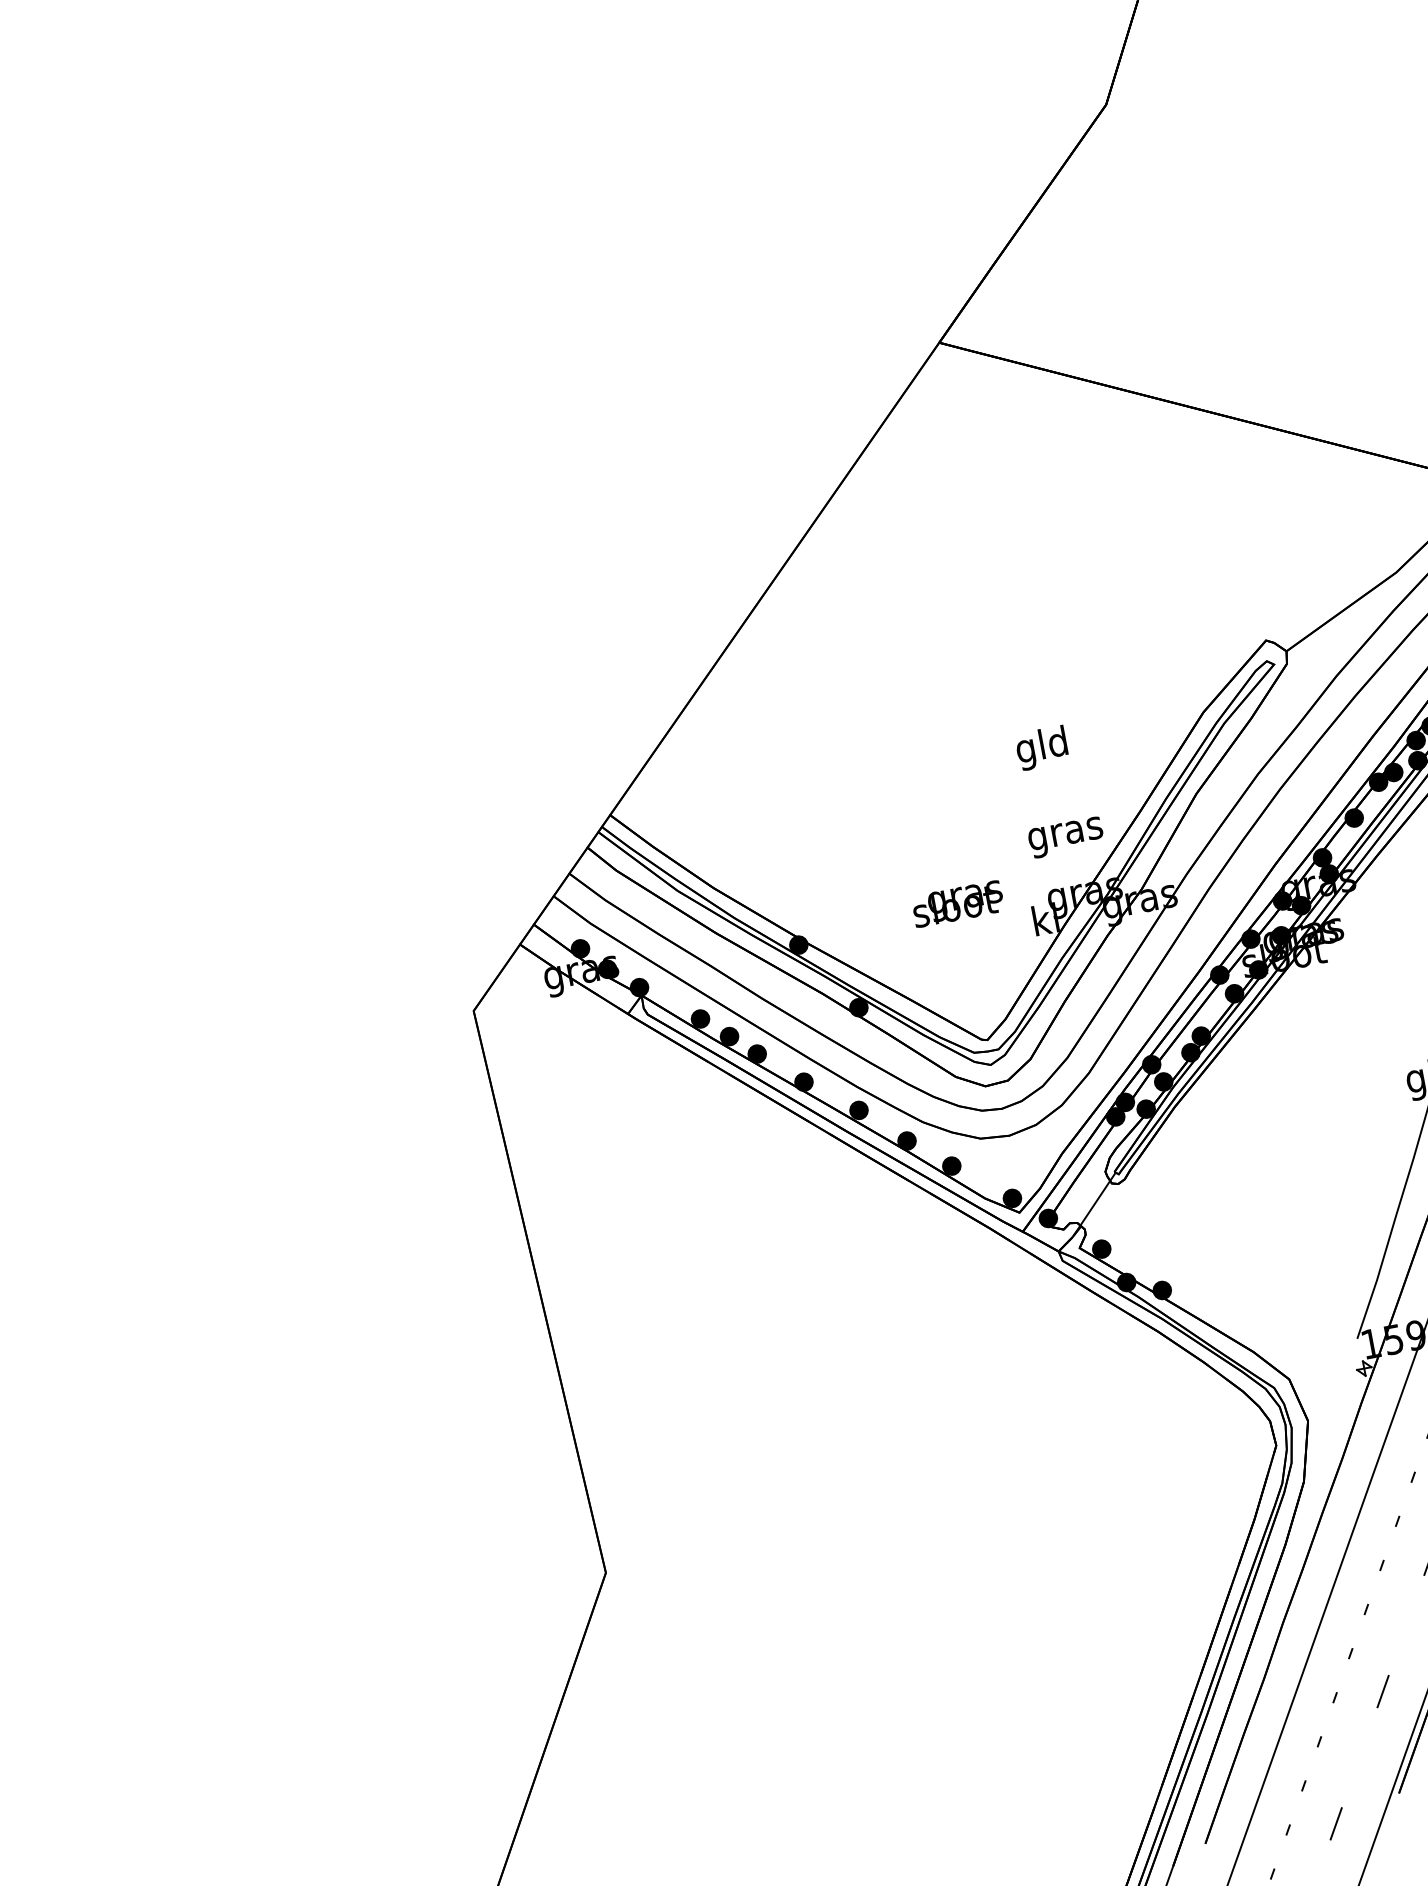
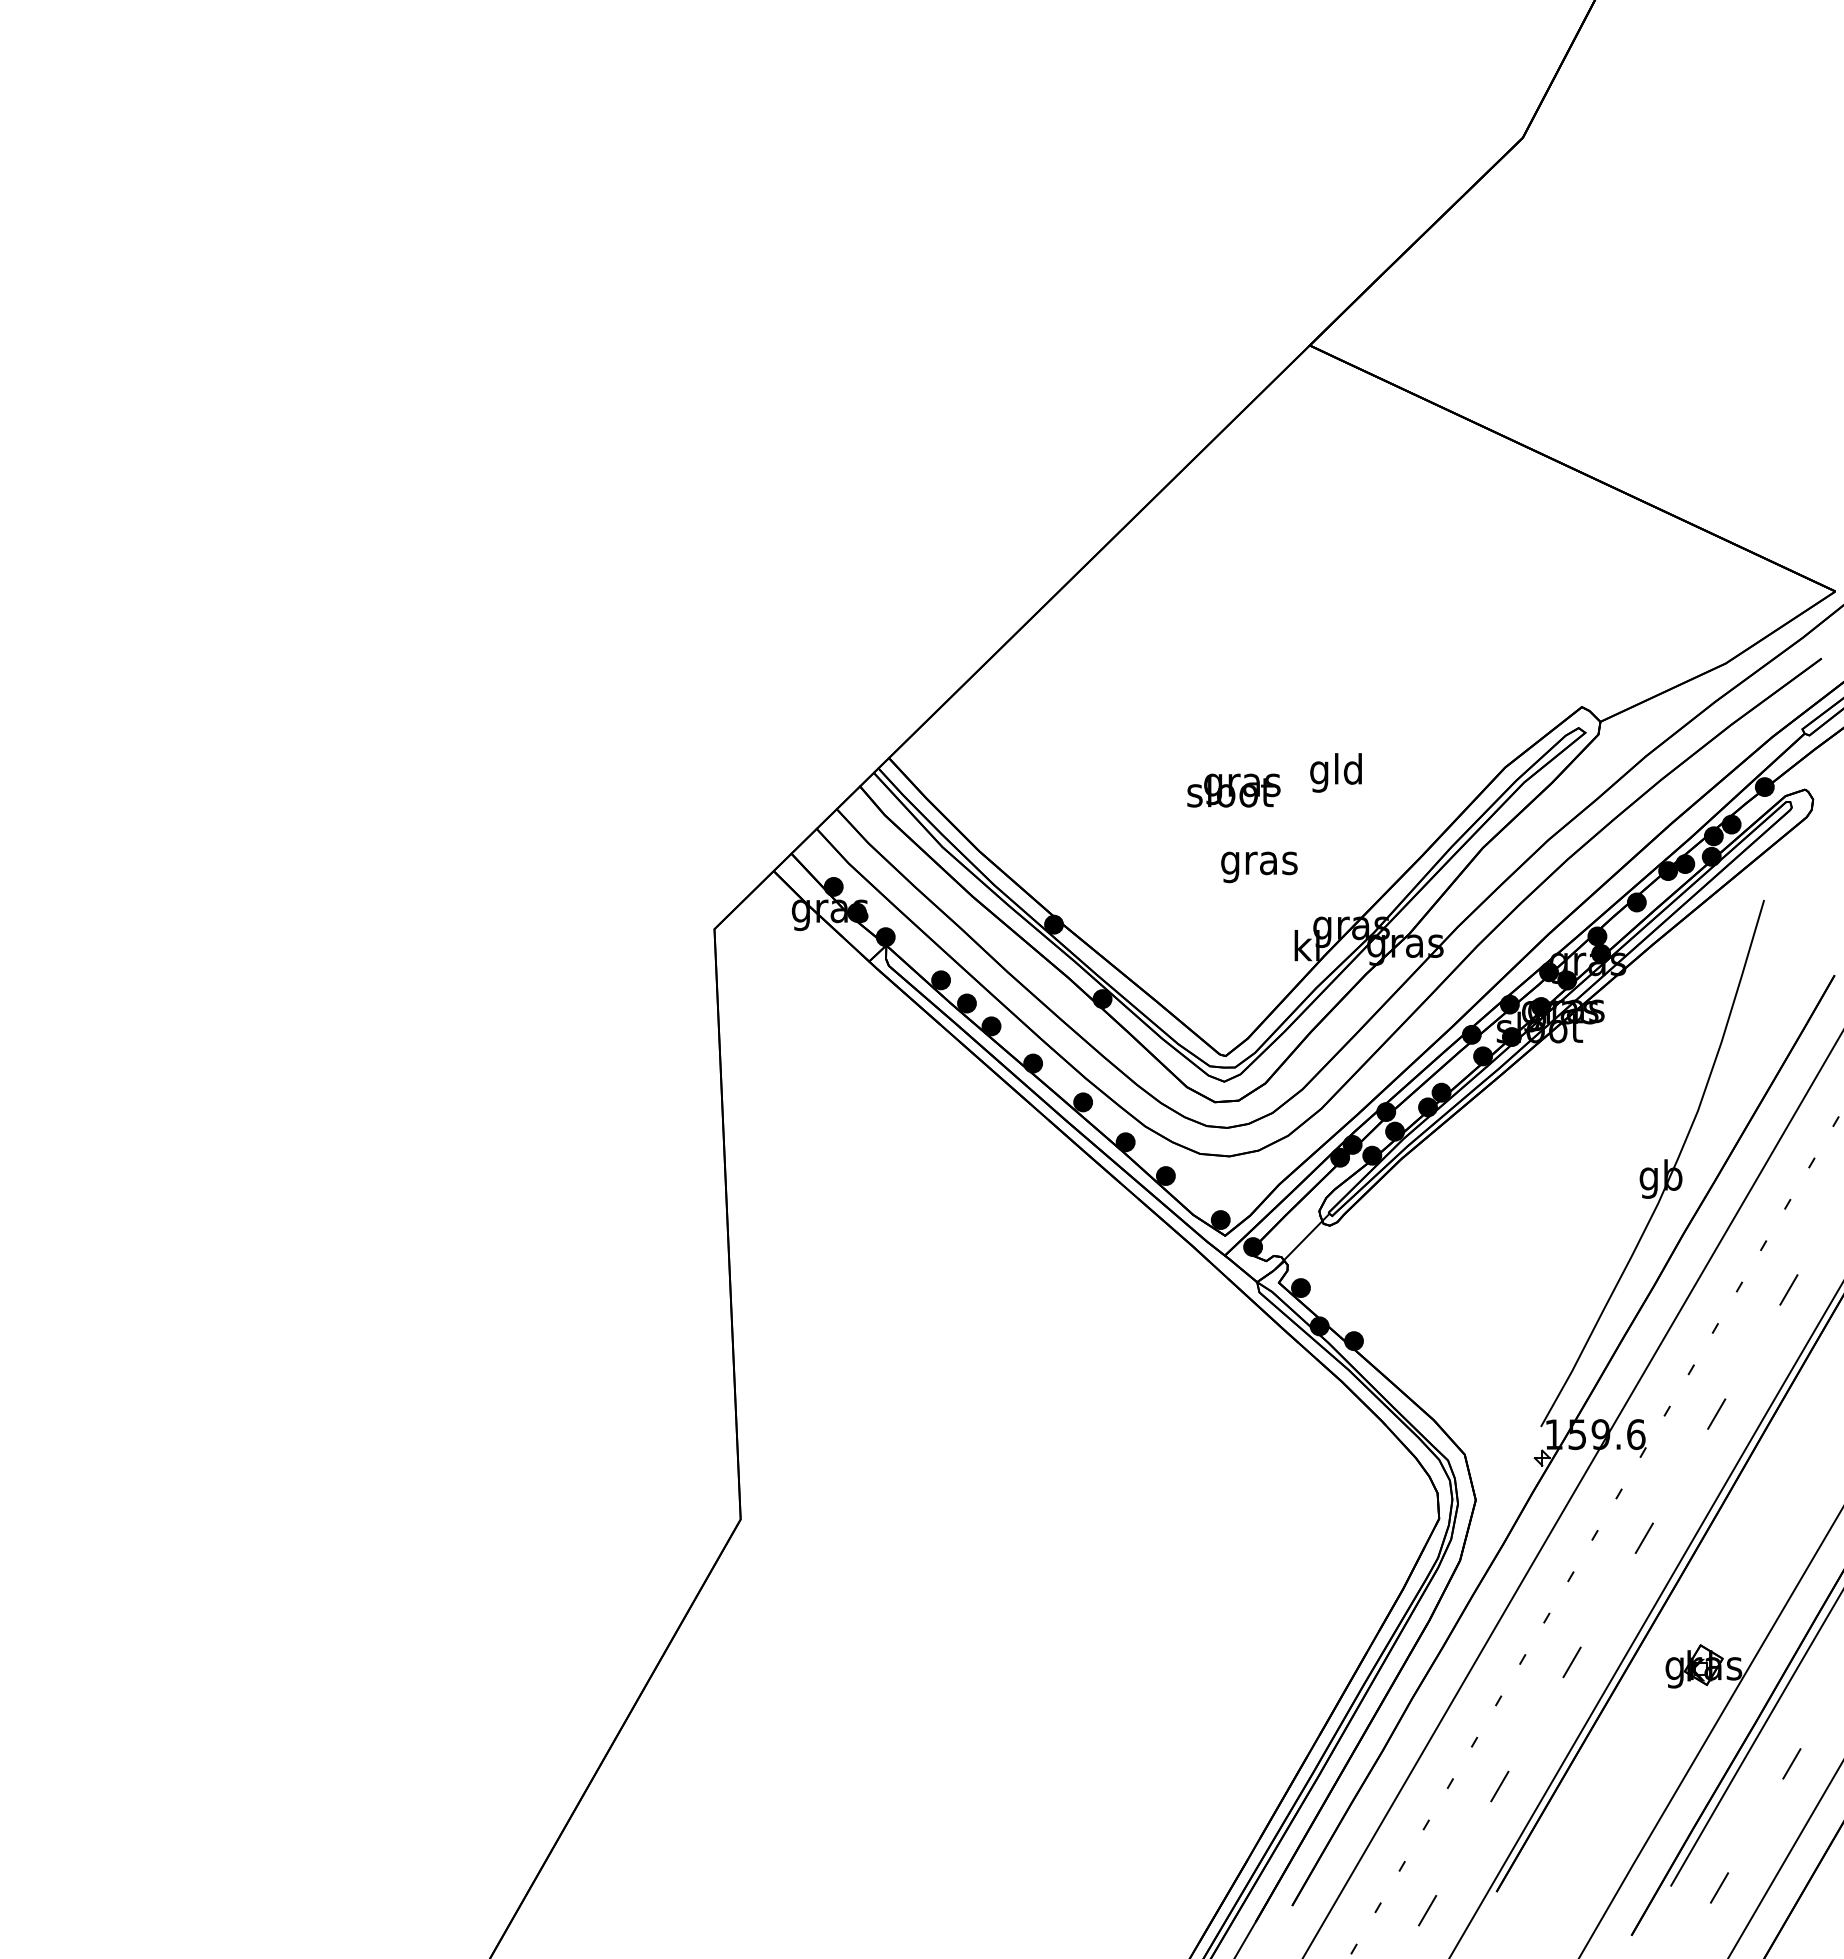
text: (1066, 837) -> (1259, 867), moved
text: (957, 904) -> (1233, 790), moved

